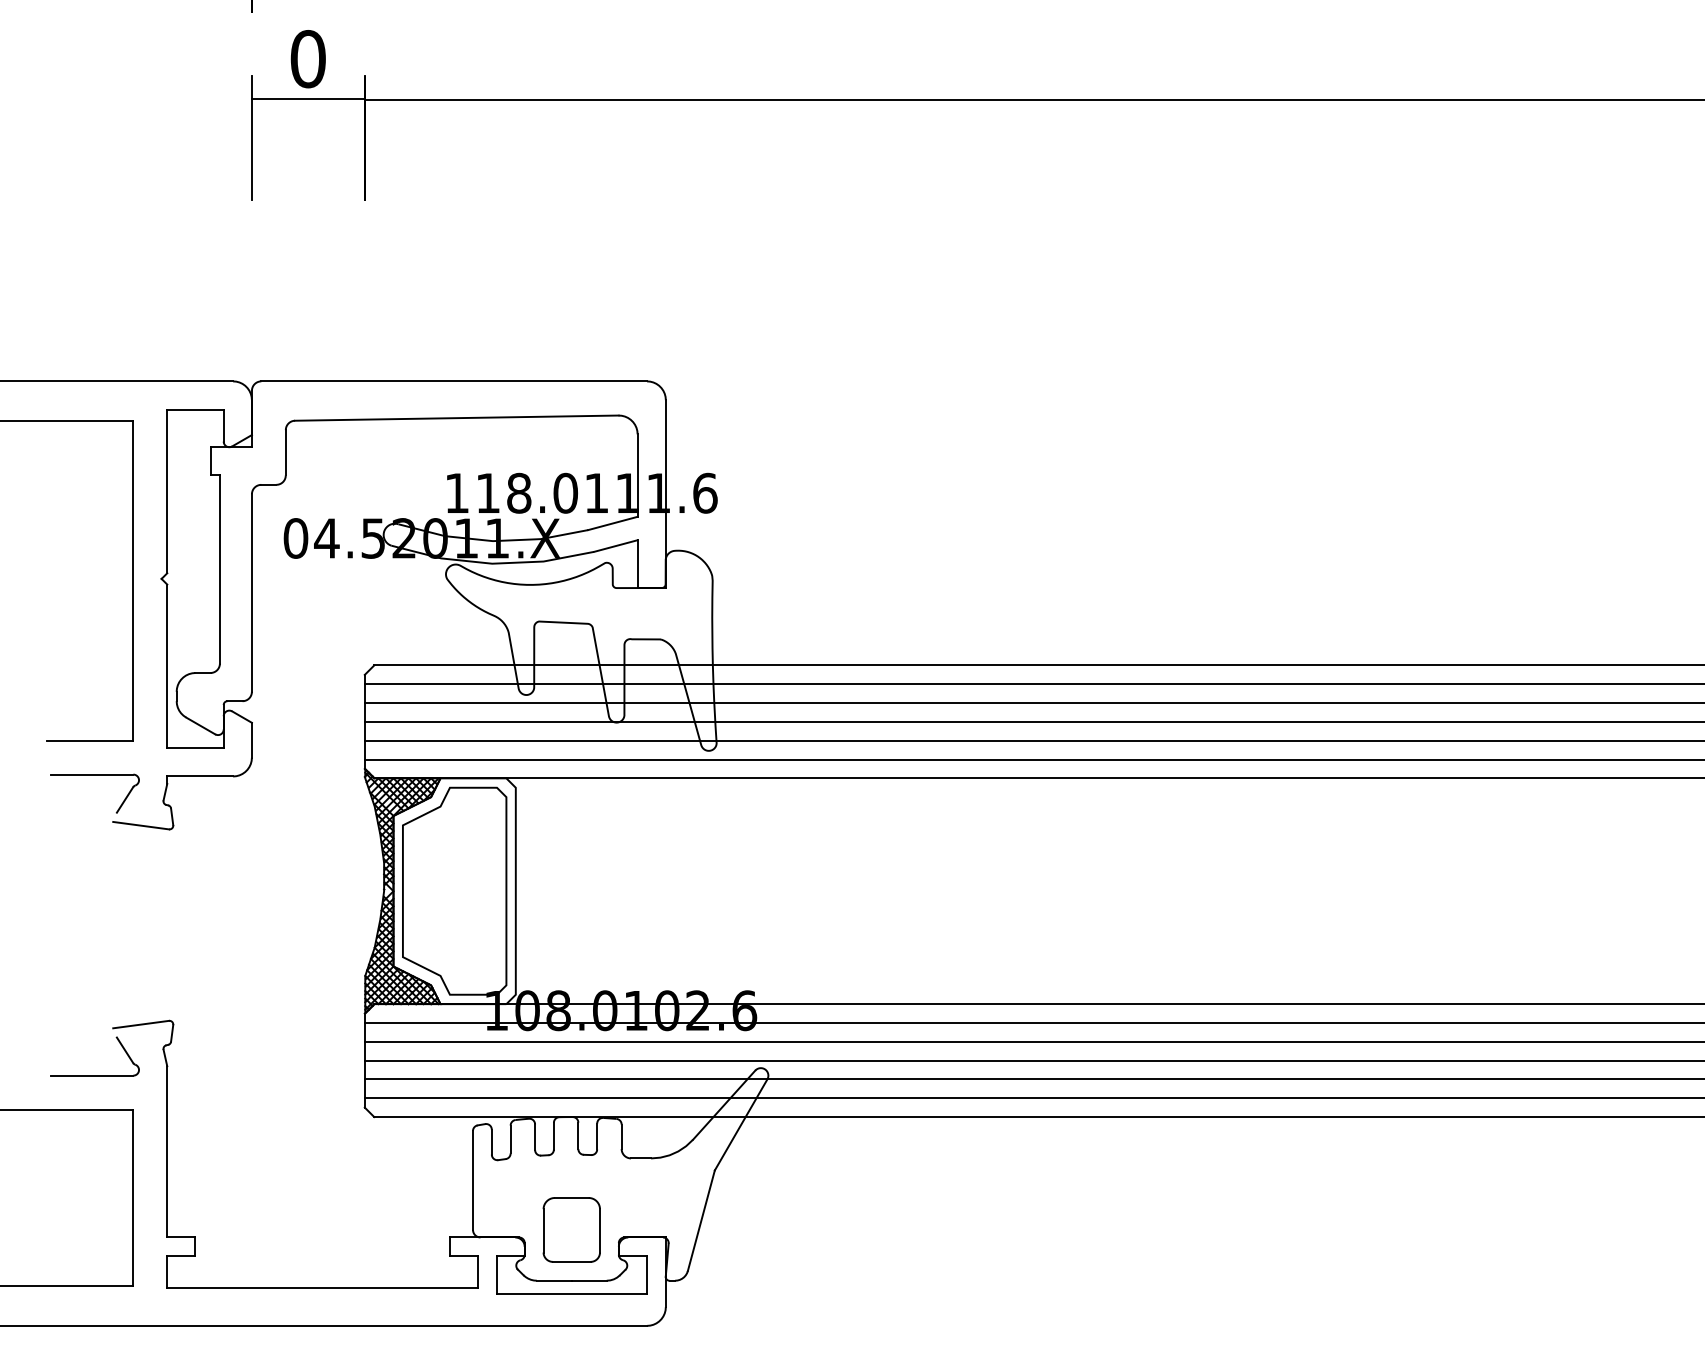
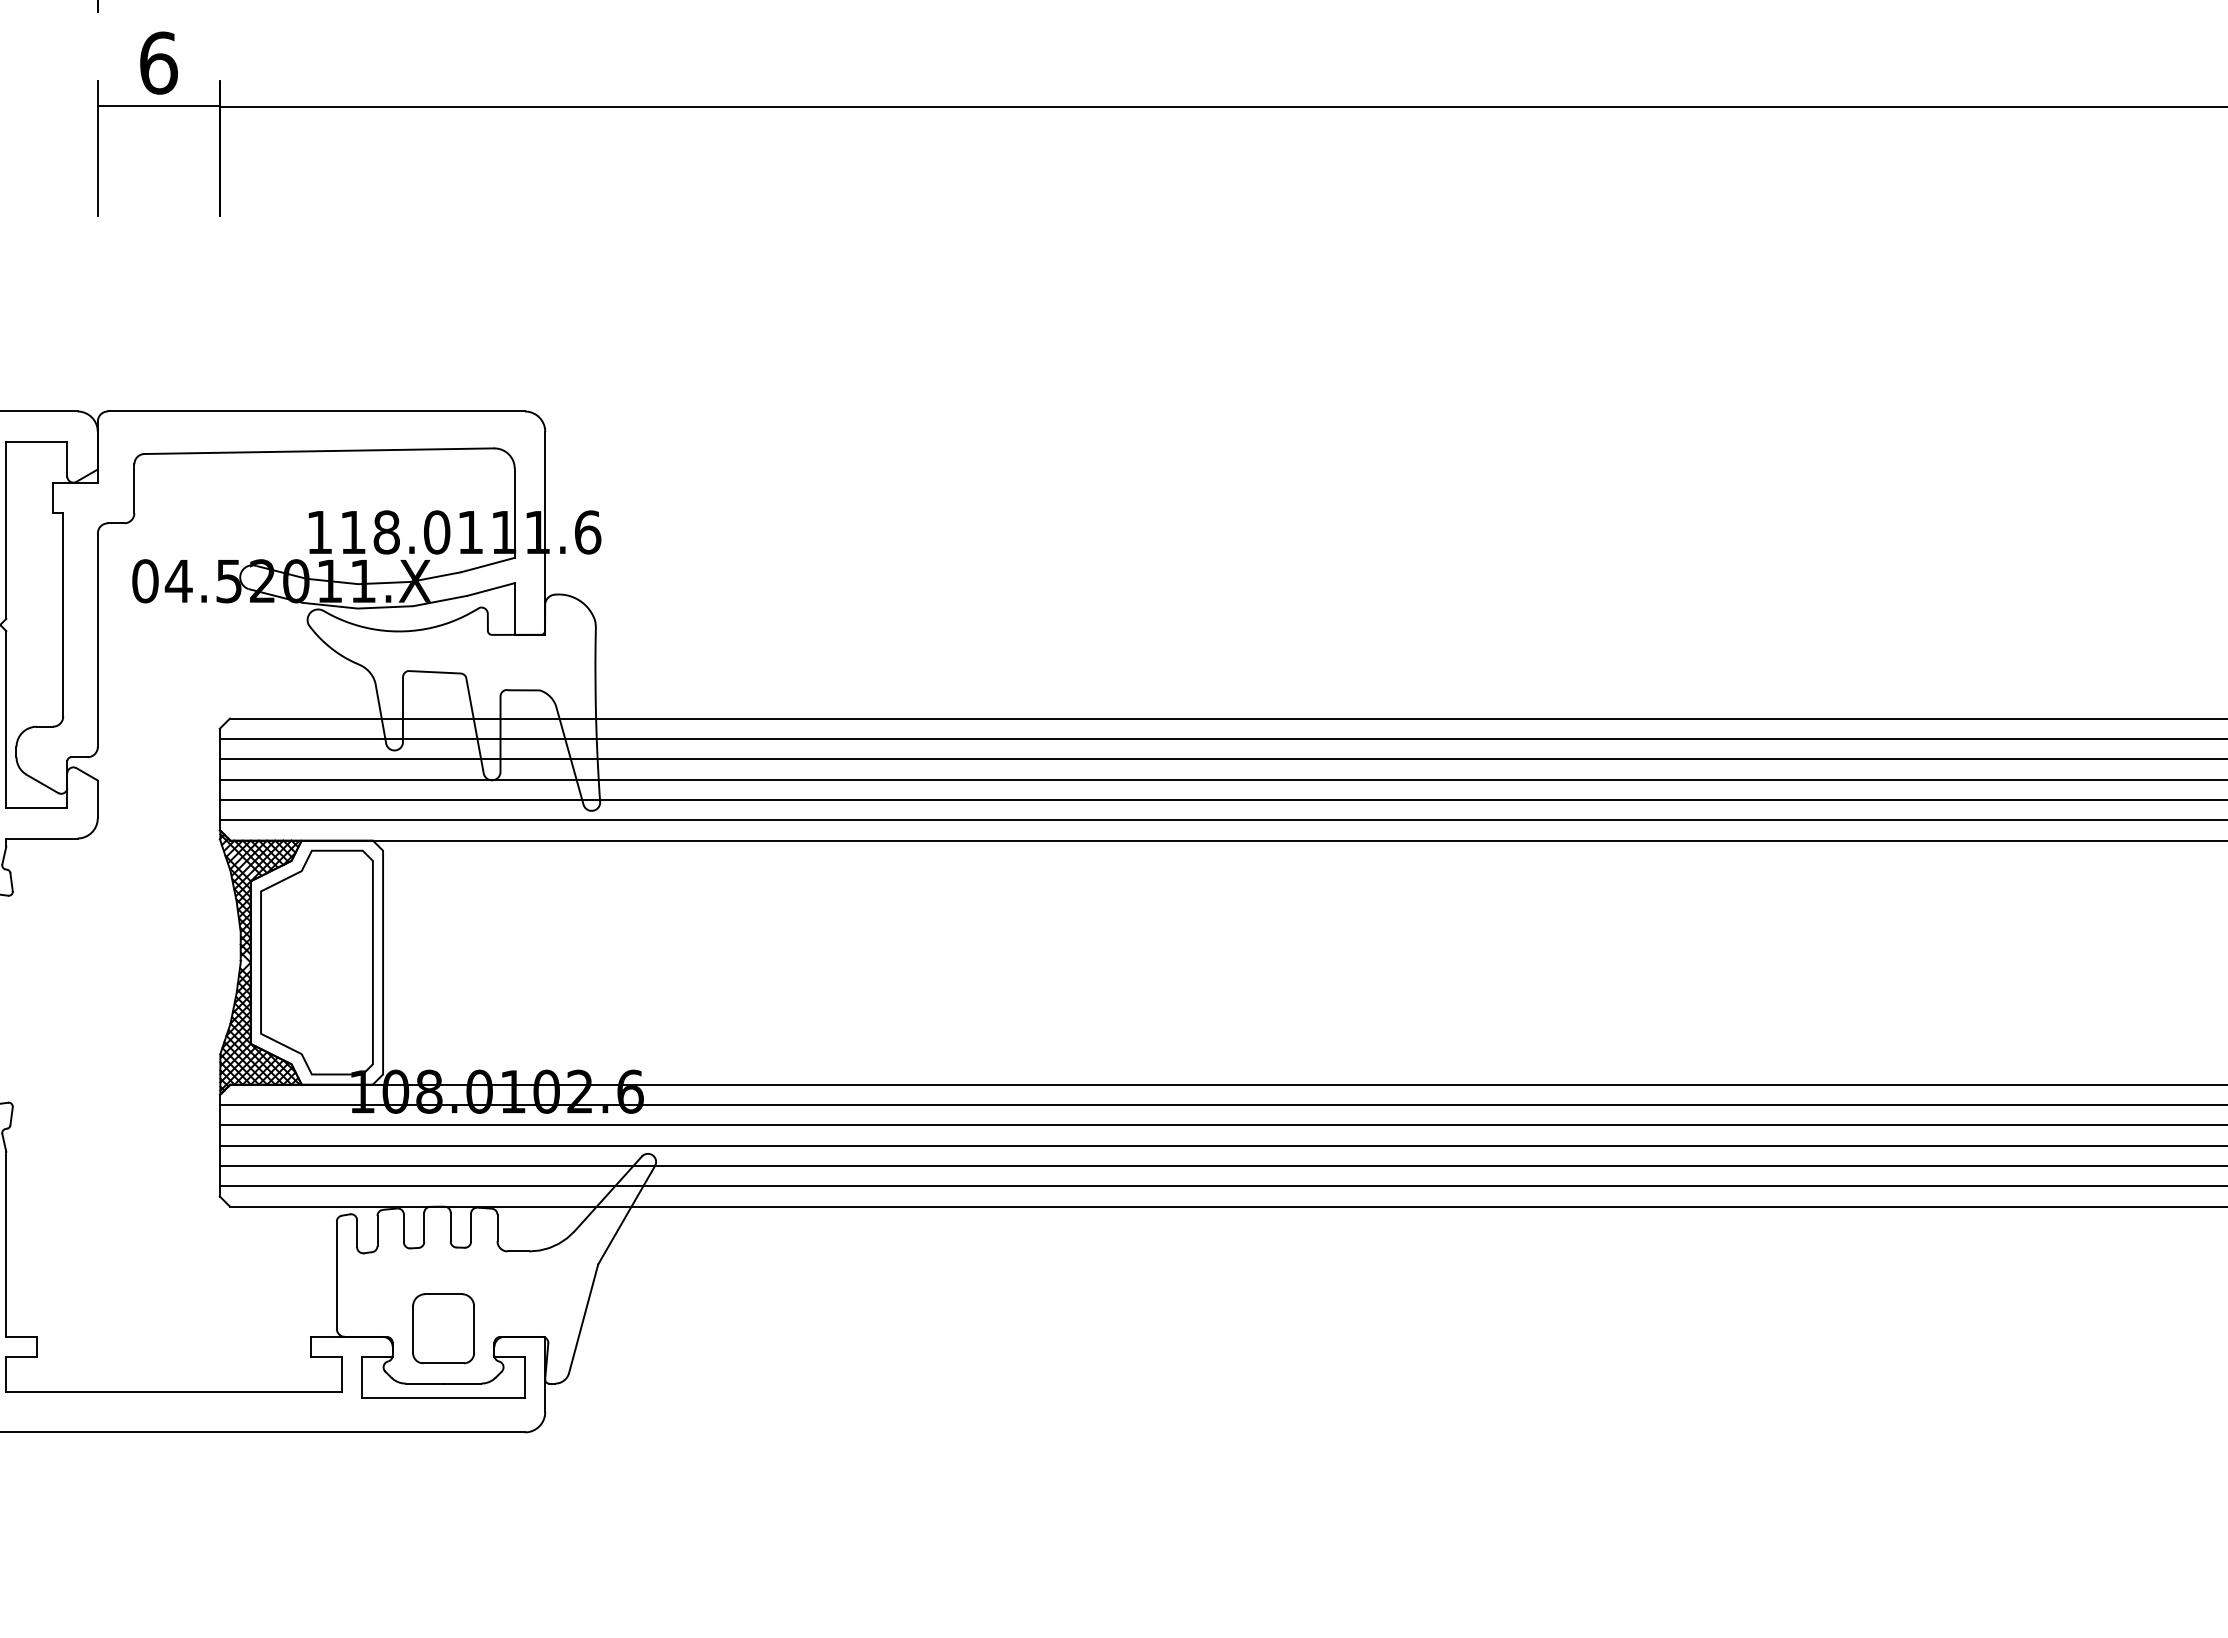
text: (308, 58) -> (158, 62), 0 -> 6

